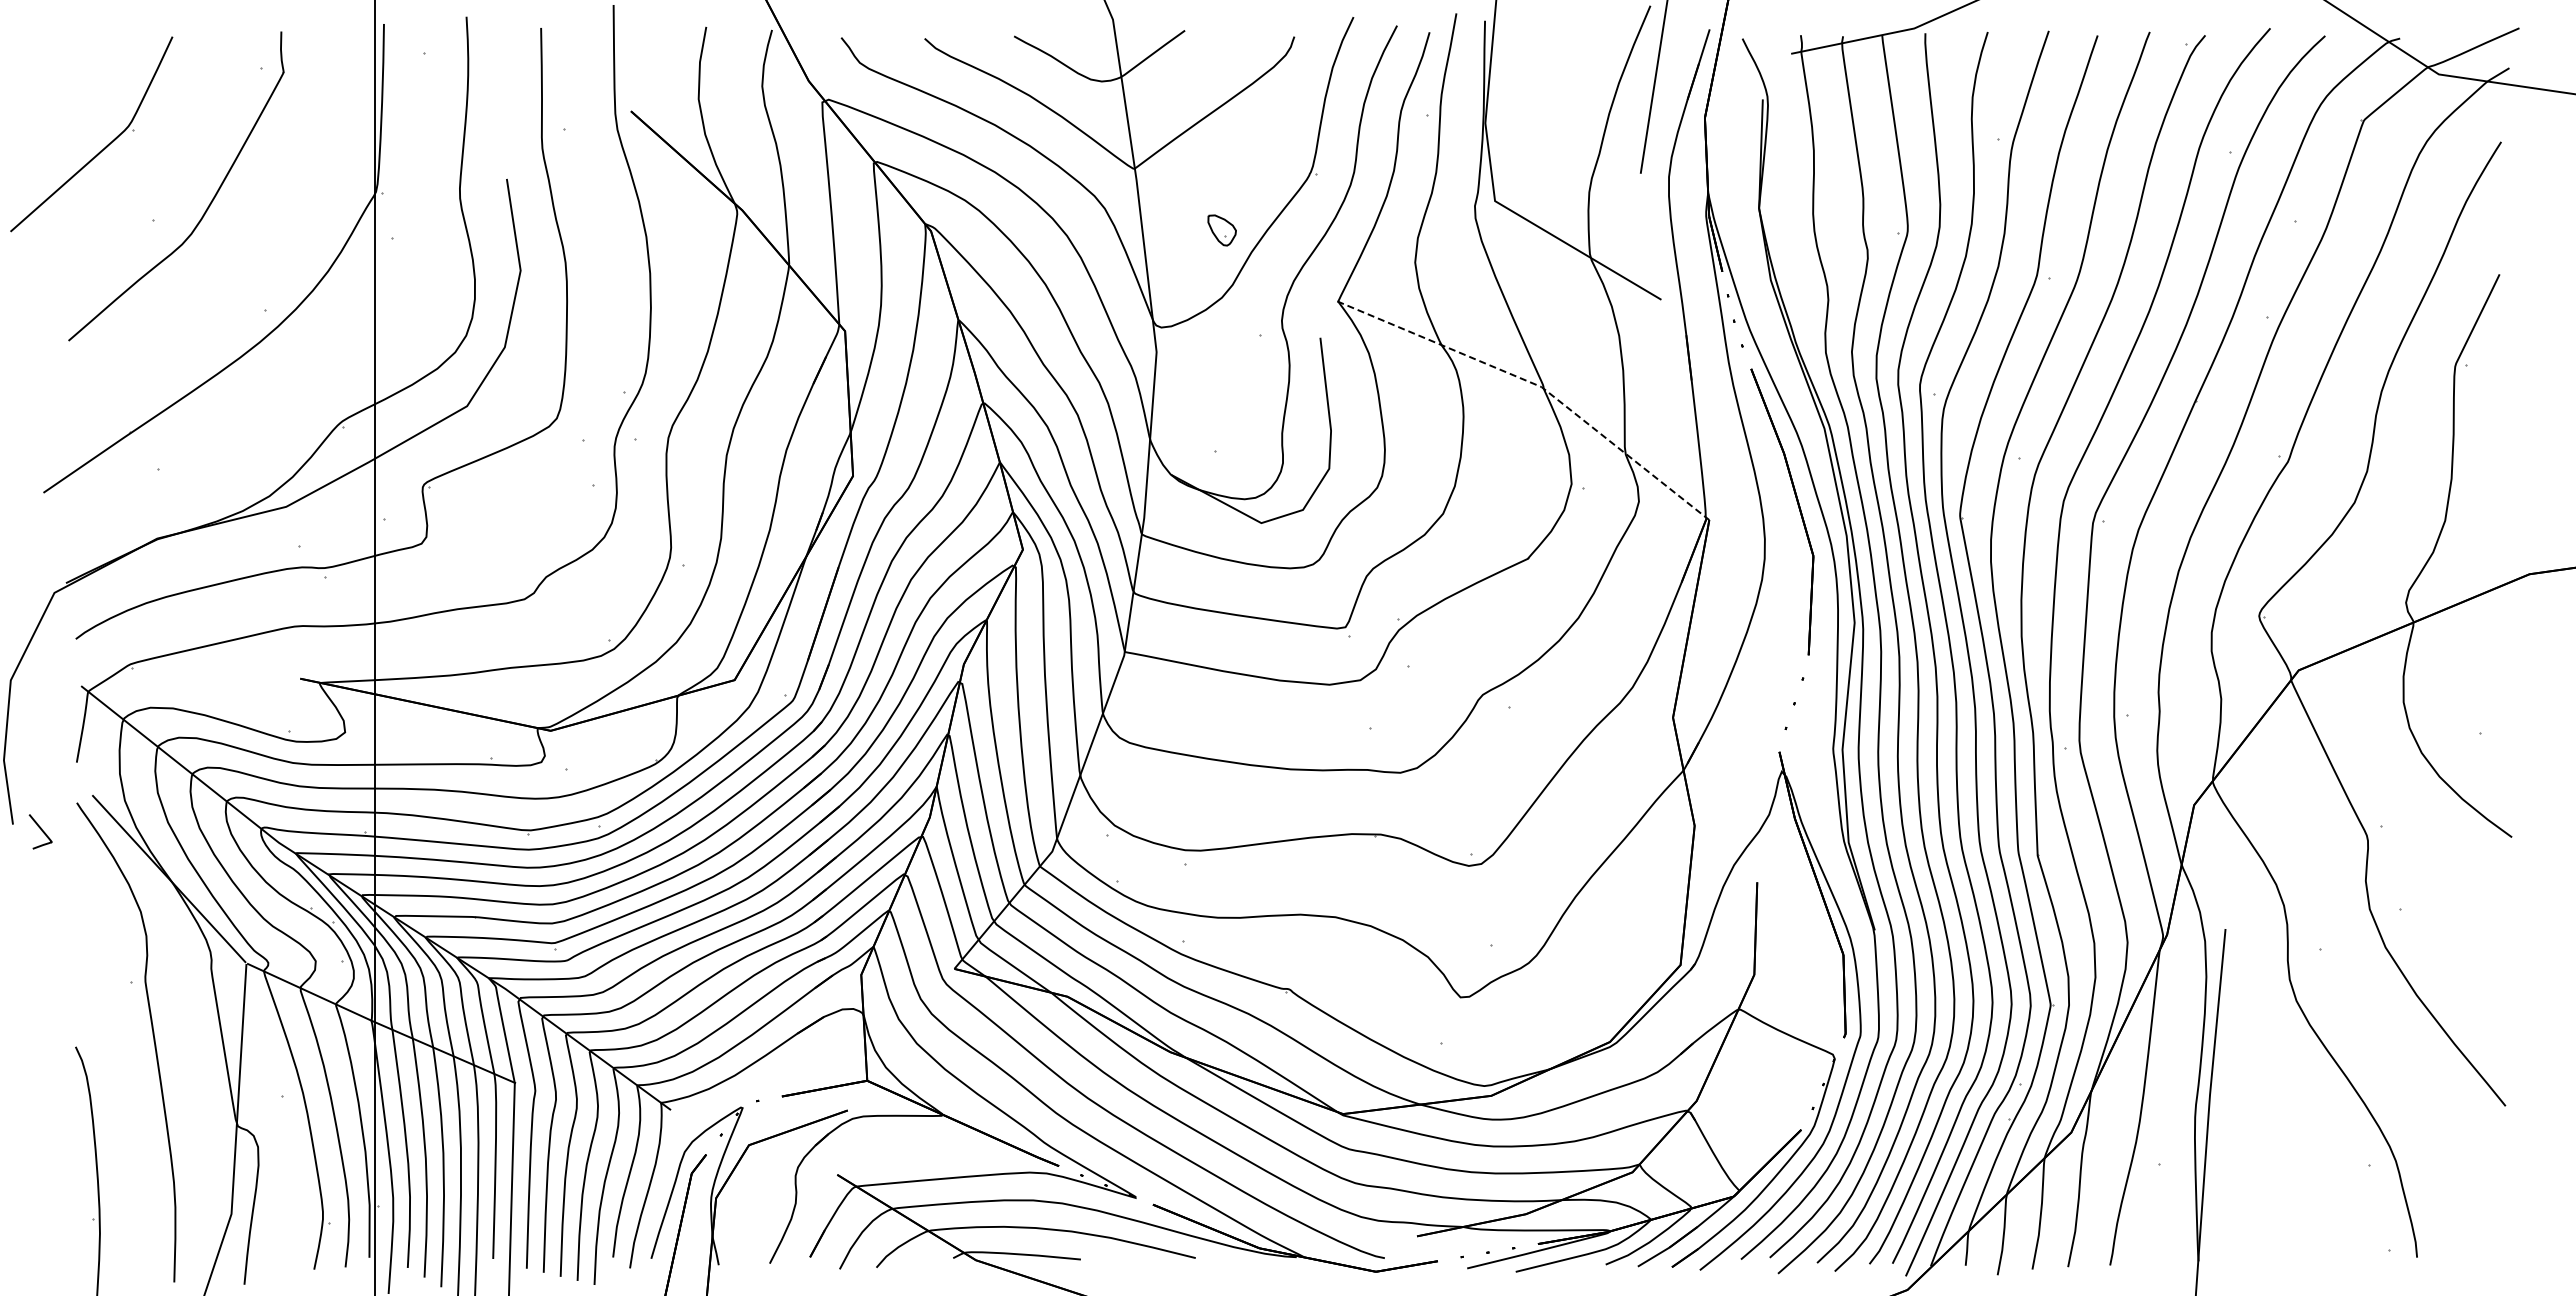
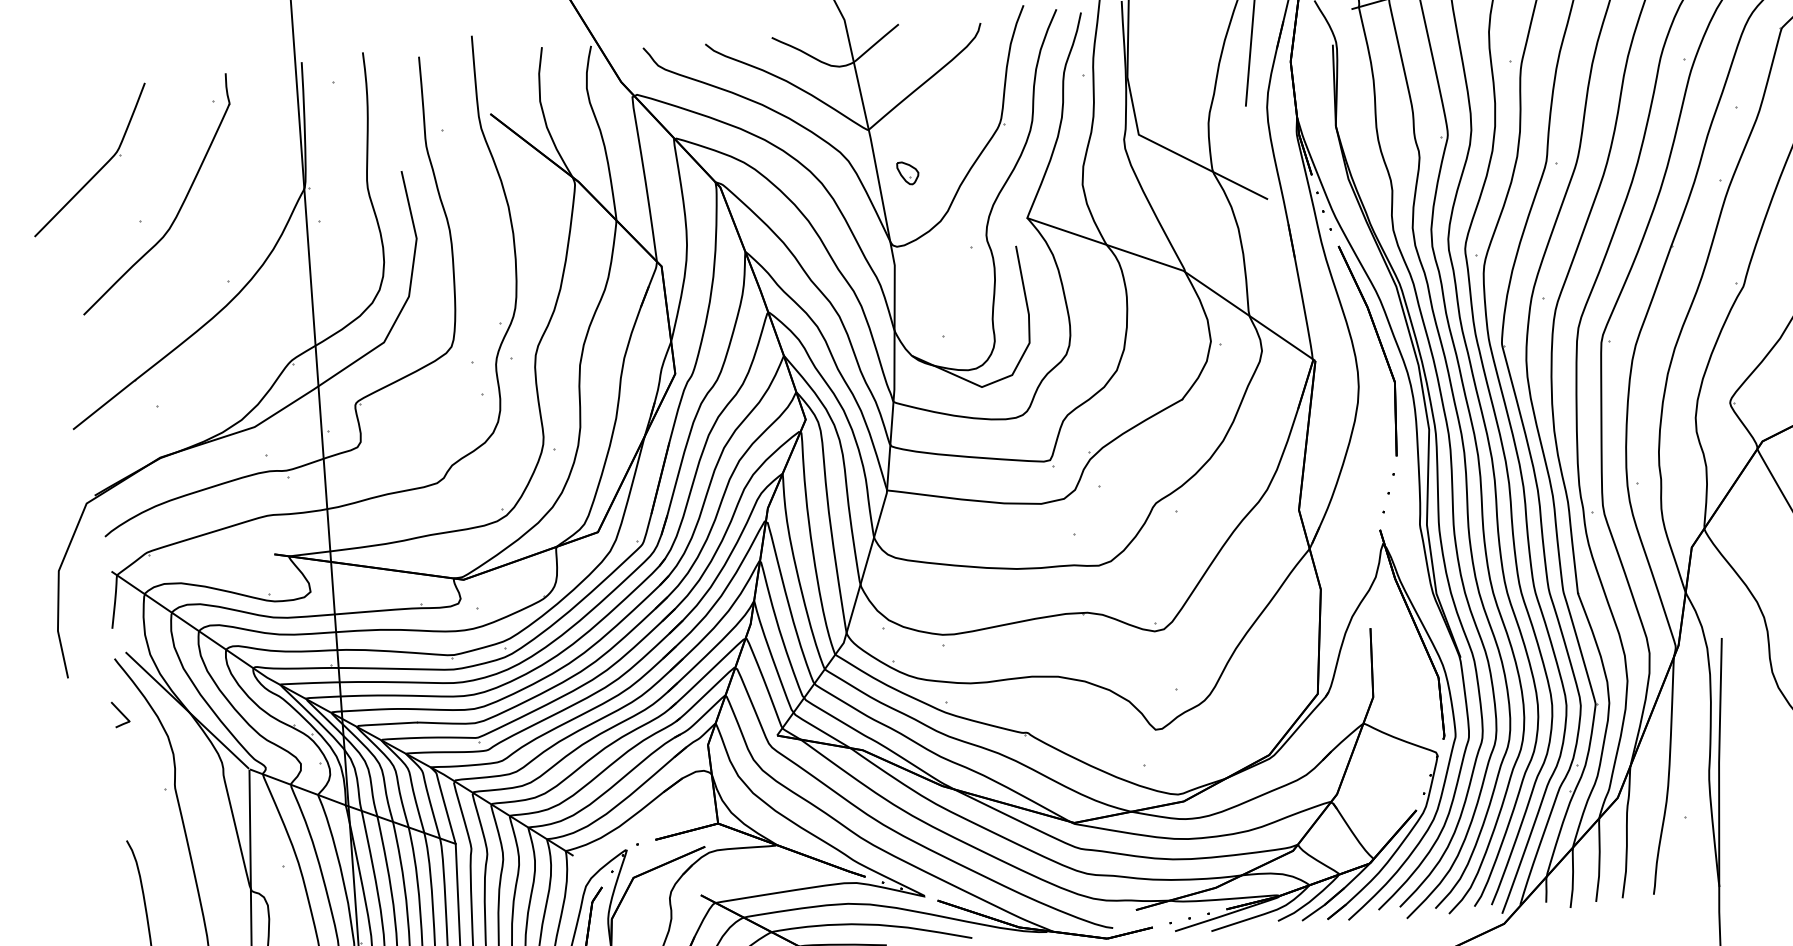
part: (1221, 230) -> (907, 173), moved
line: (1538, 385) -> (1181, 269), dashed -> solid
part: (40, 831) -> (120, 714), moved

